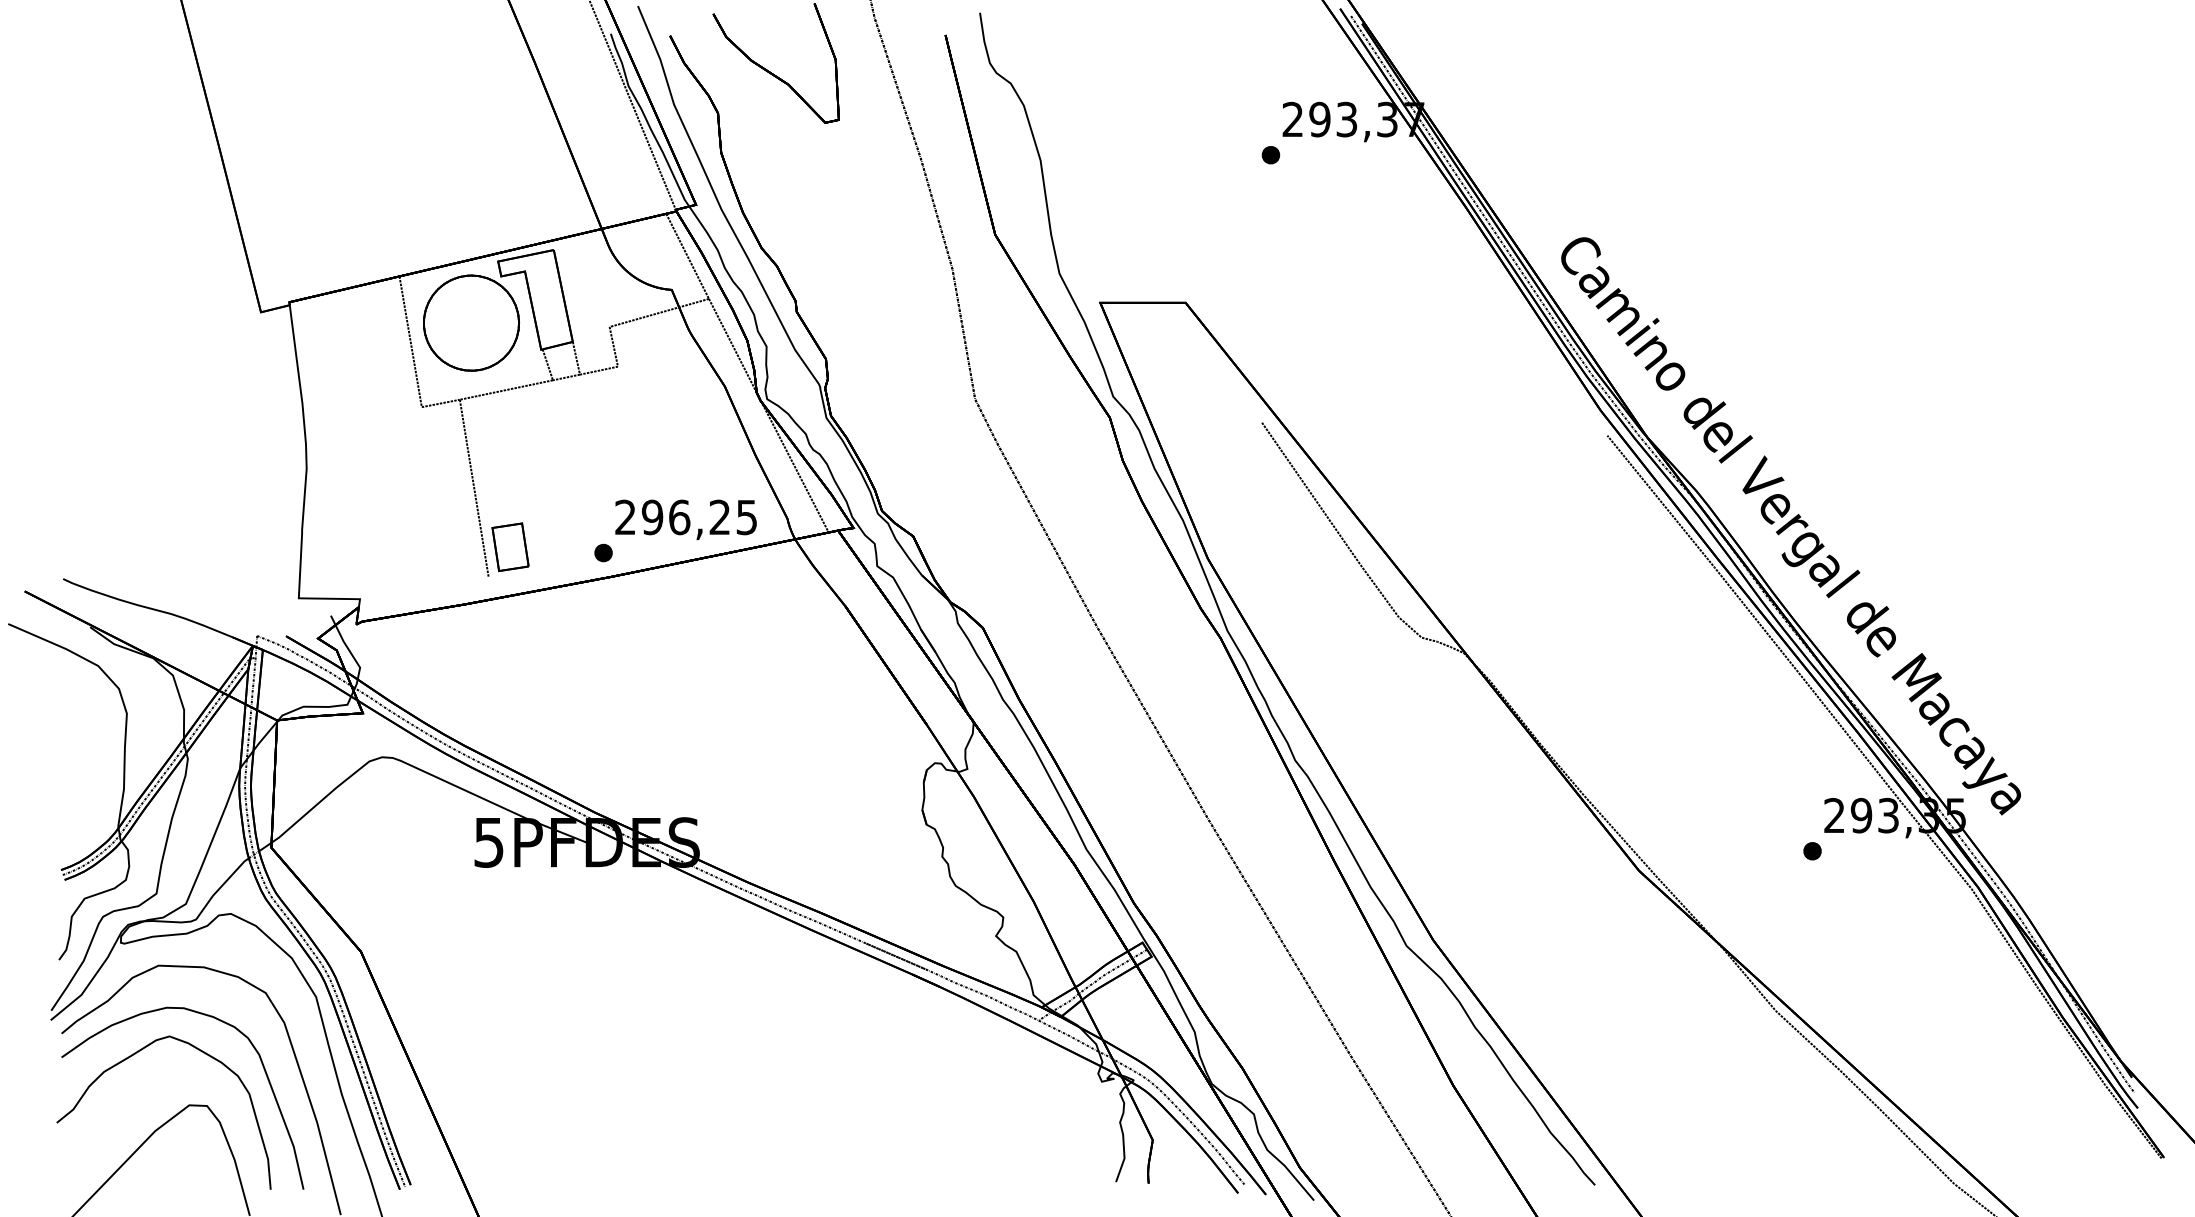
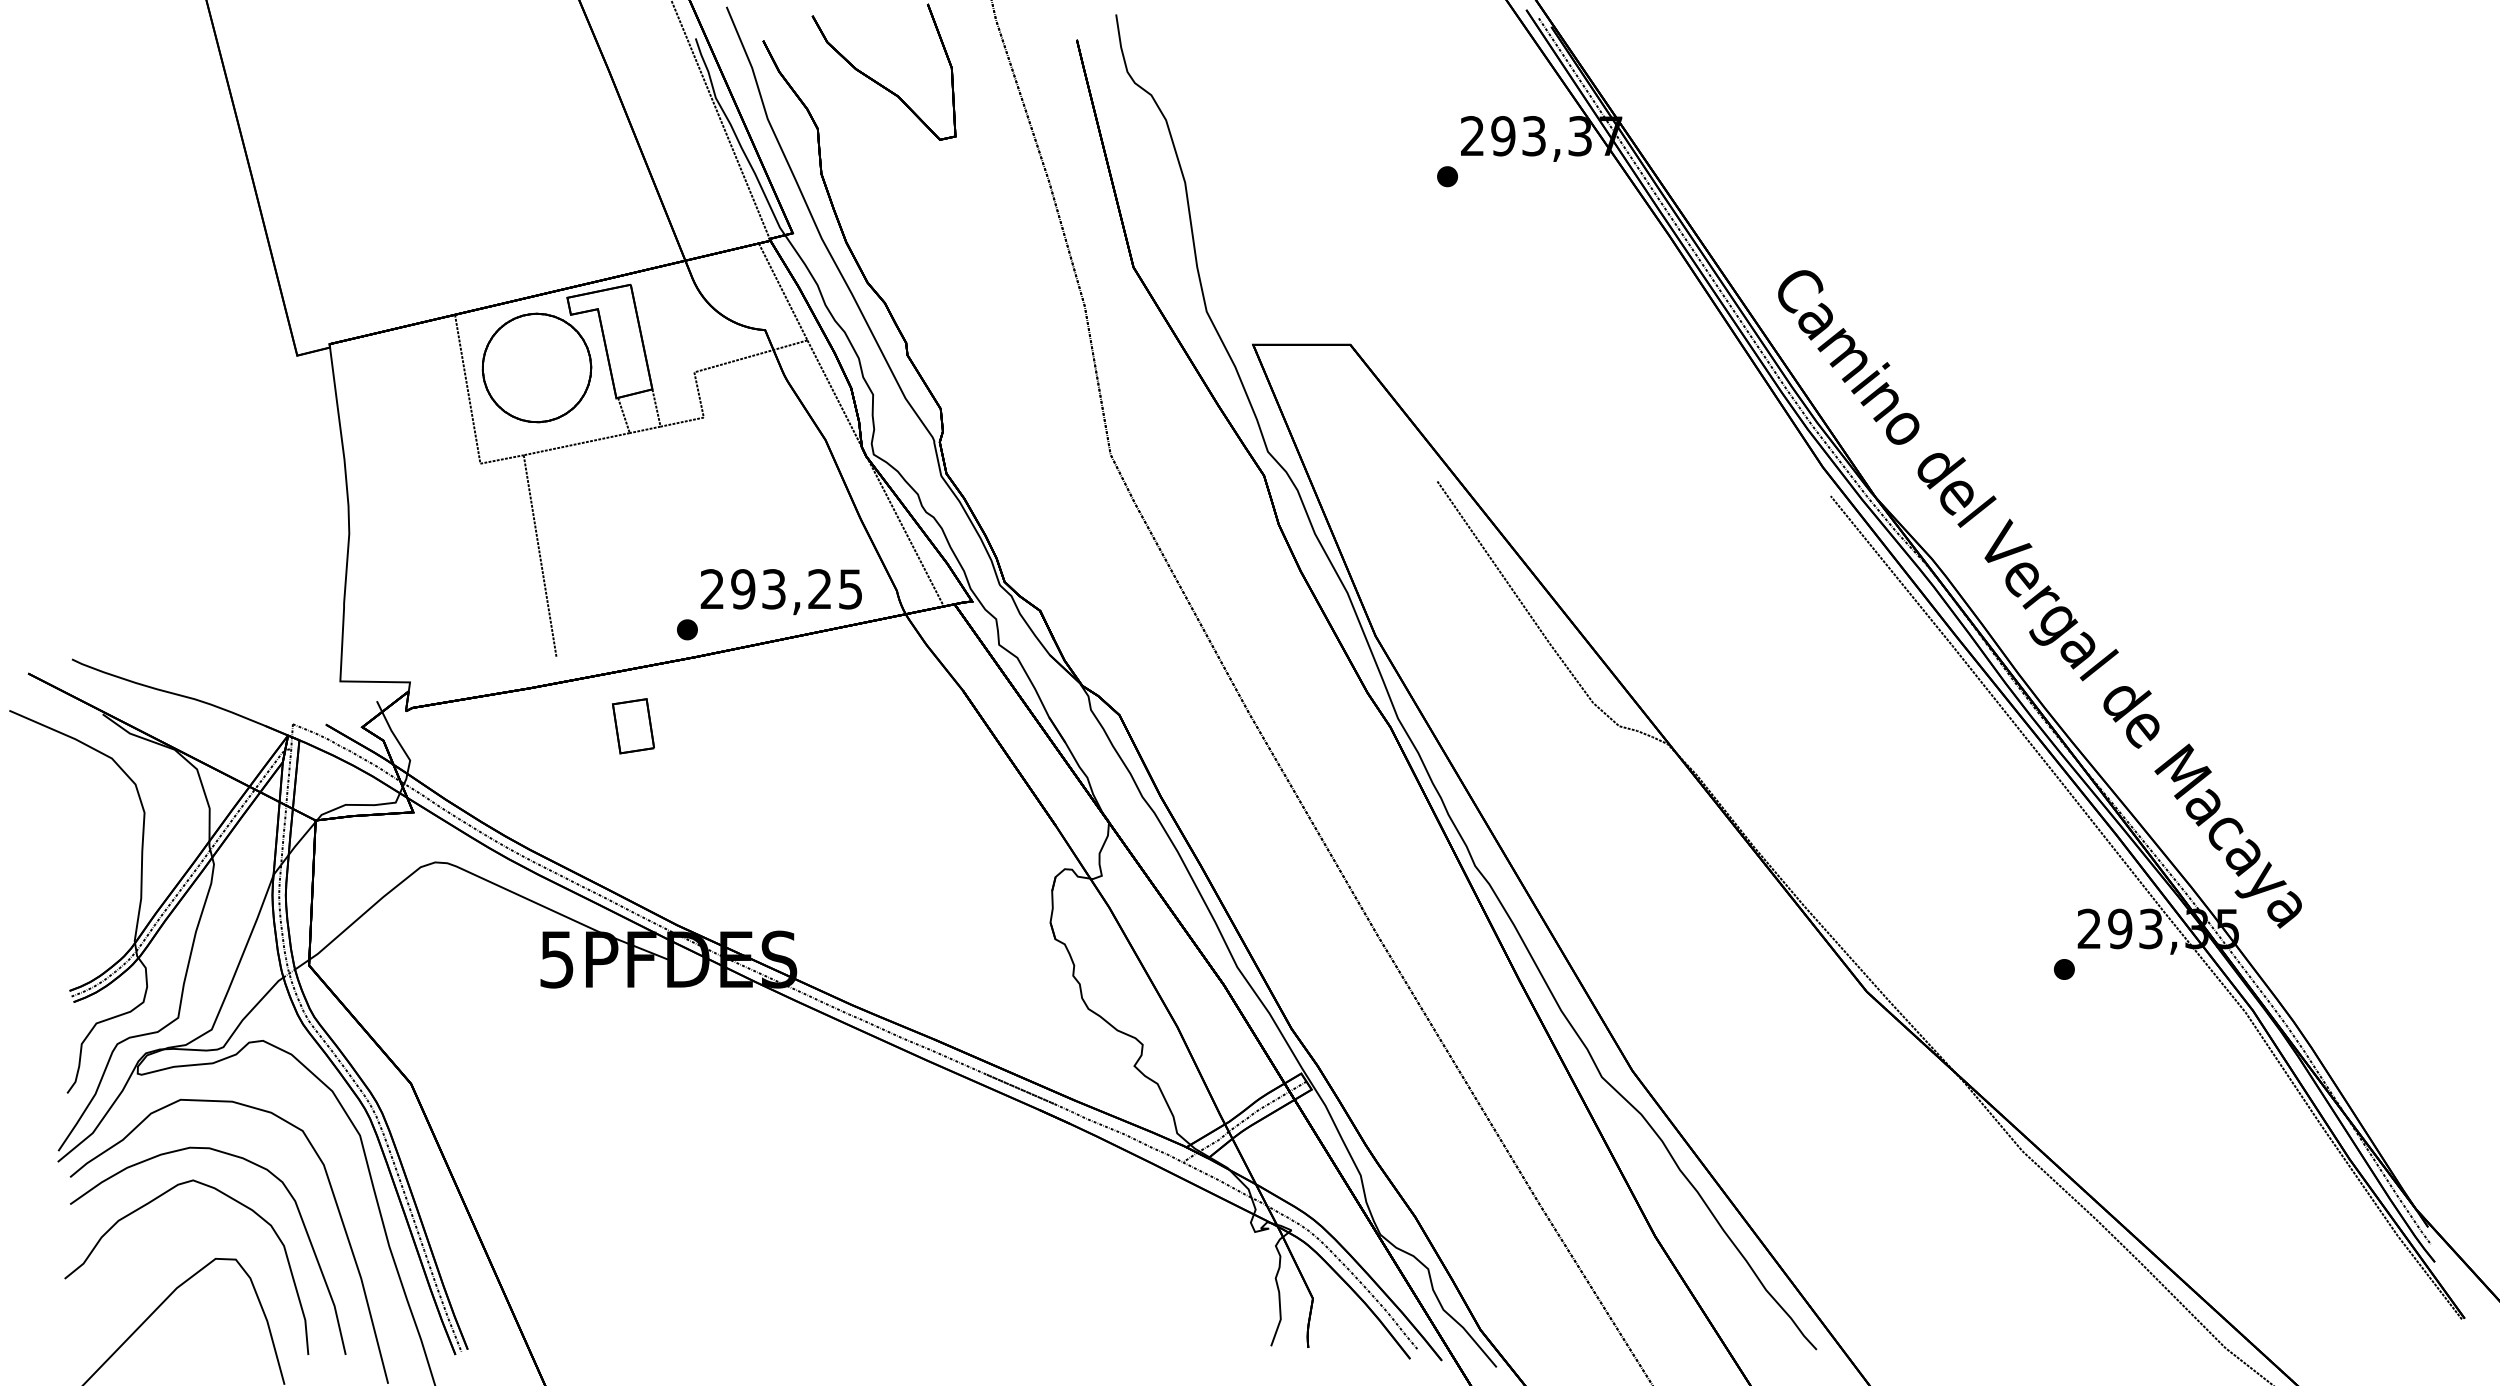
text: (680, 517) -> (774, 589), 296,25 -> 293,25
part: (510, 547) -> (633, 726), moved

